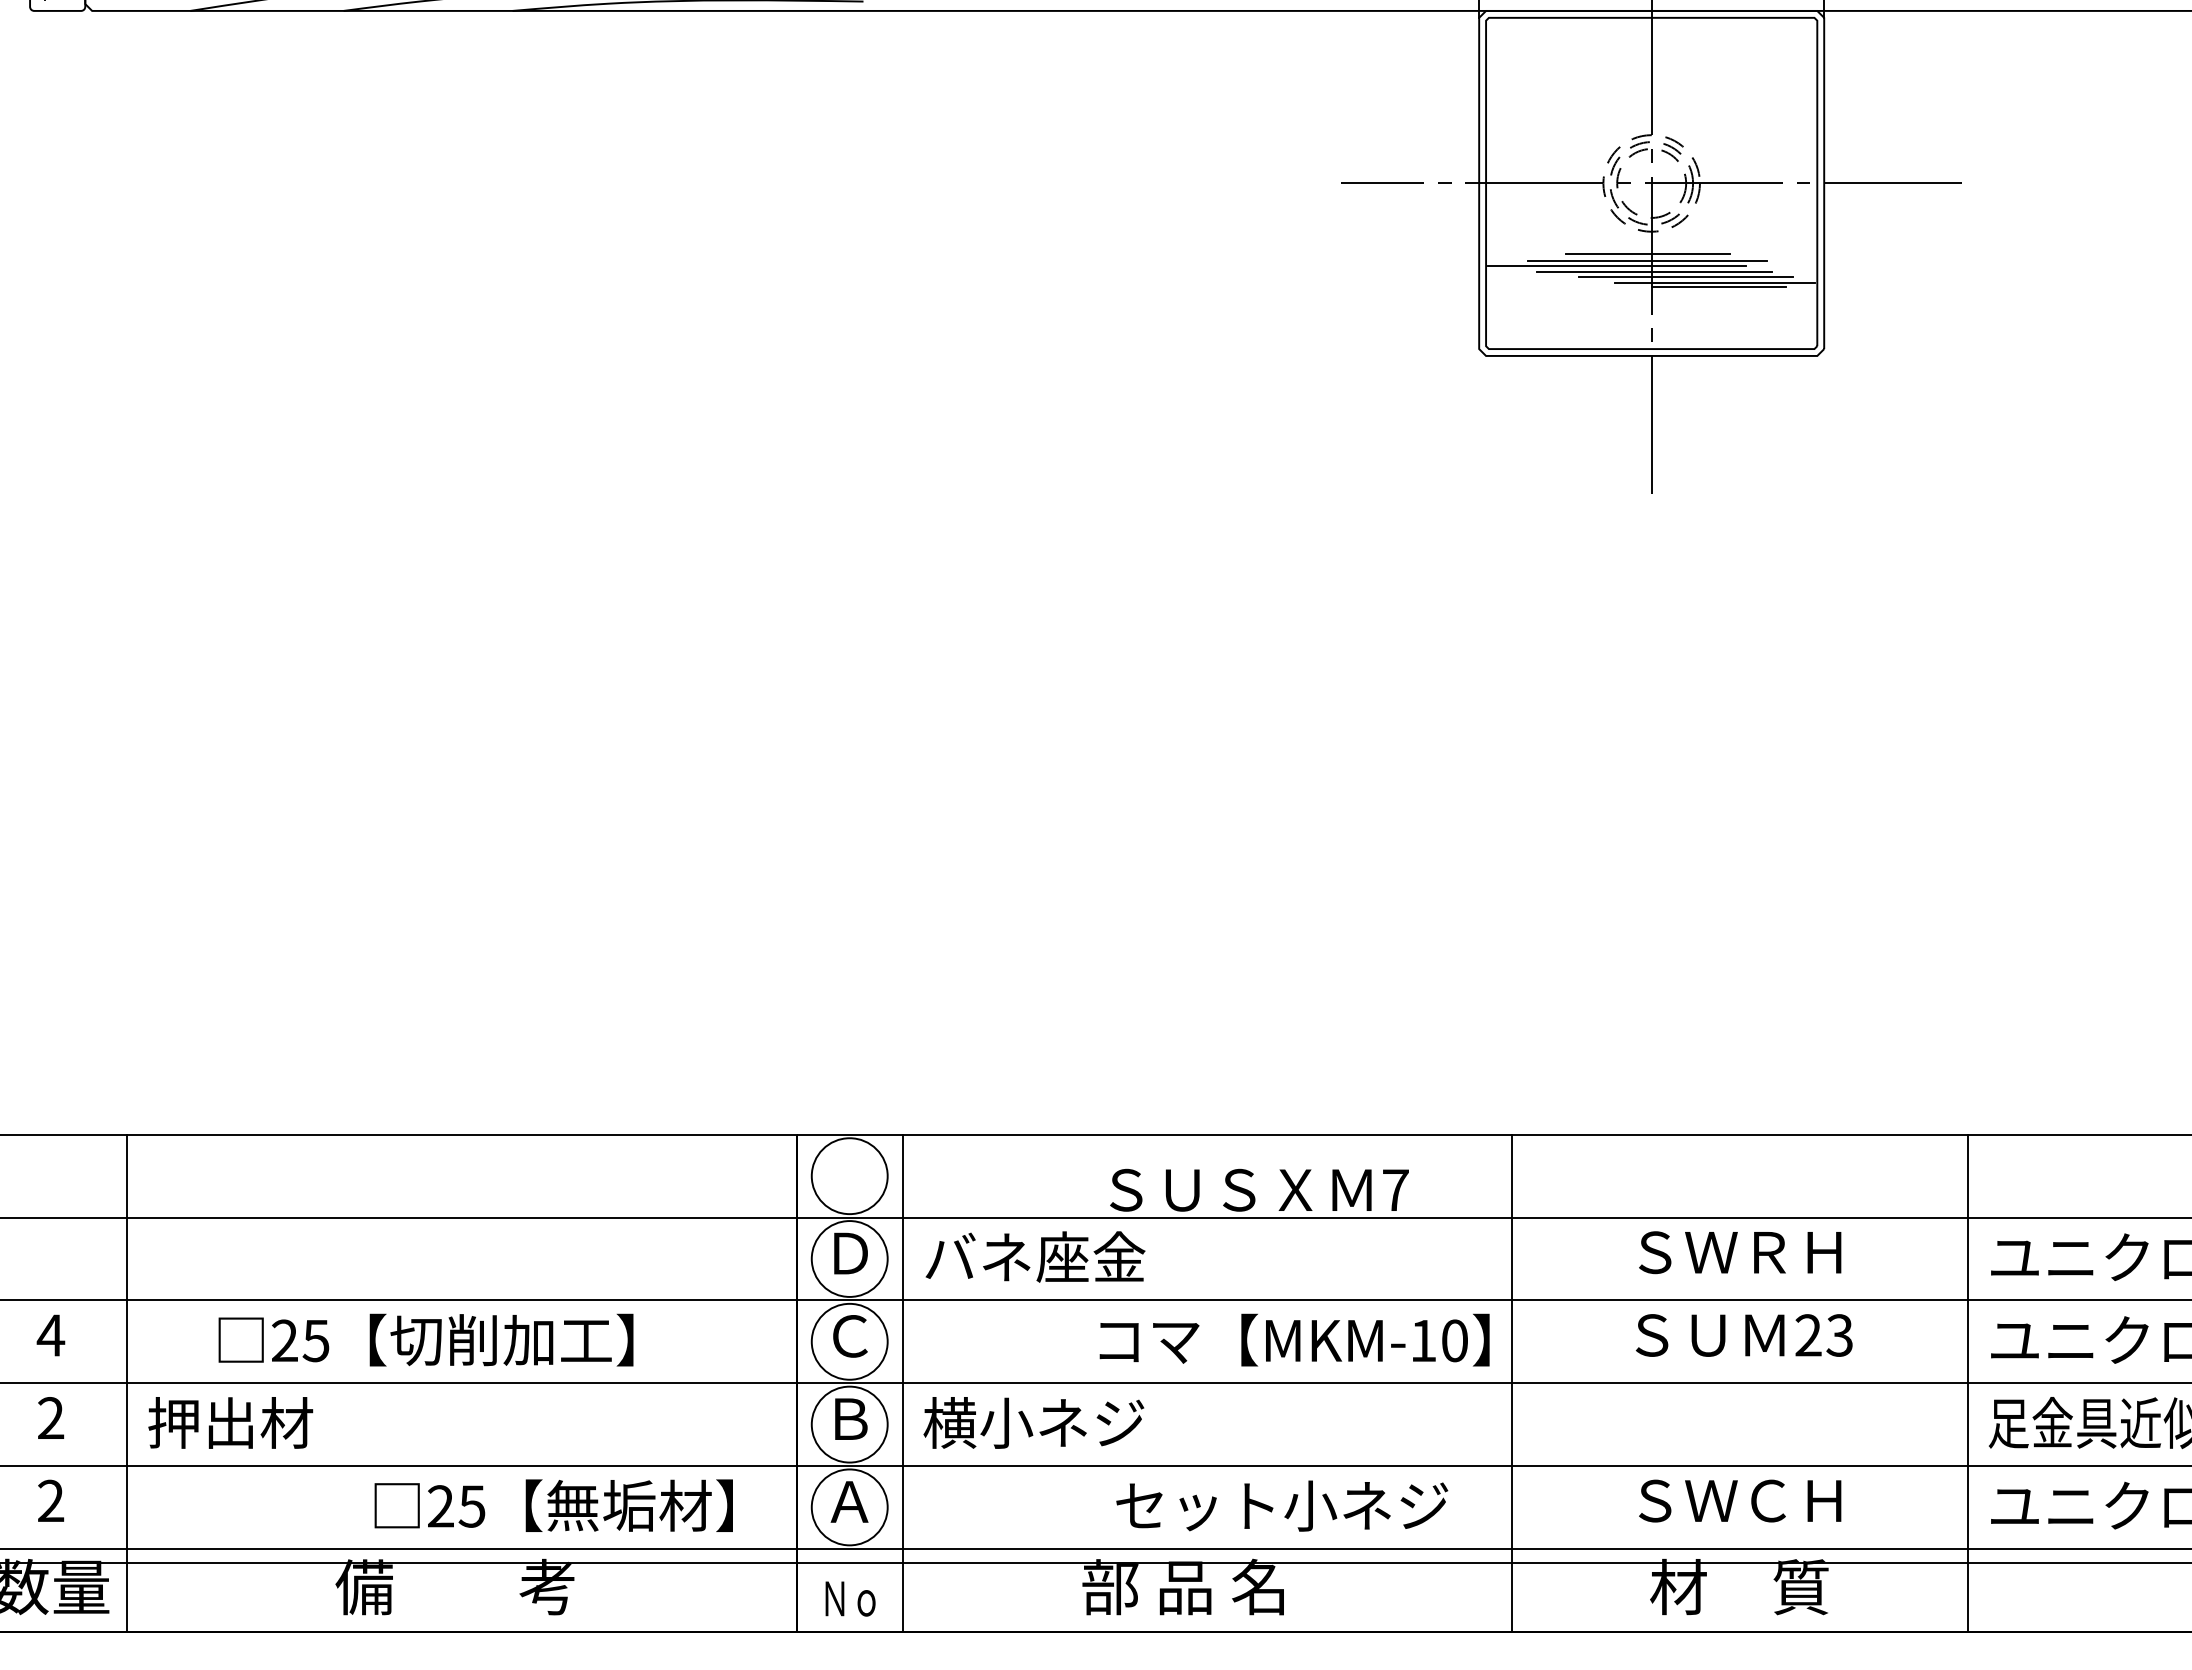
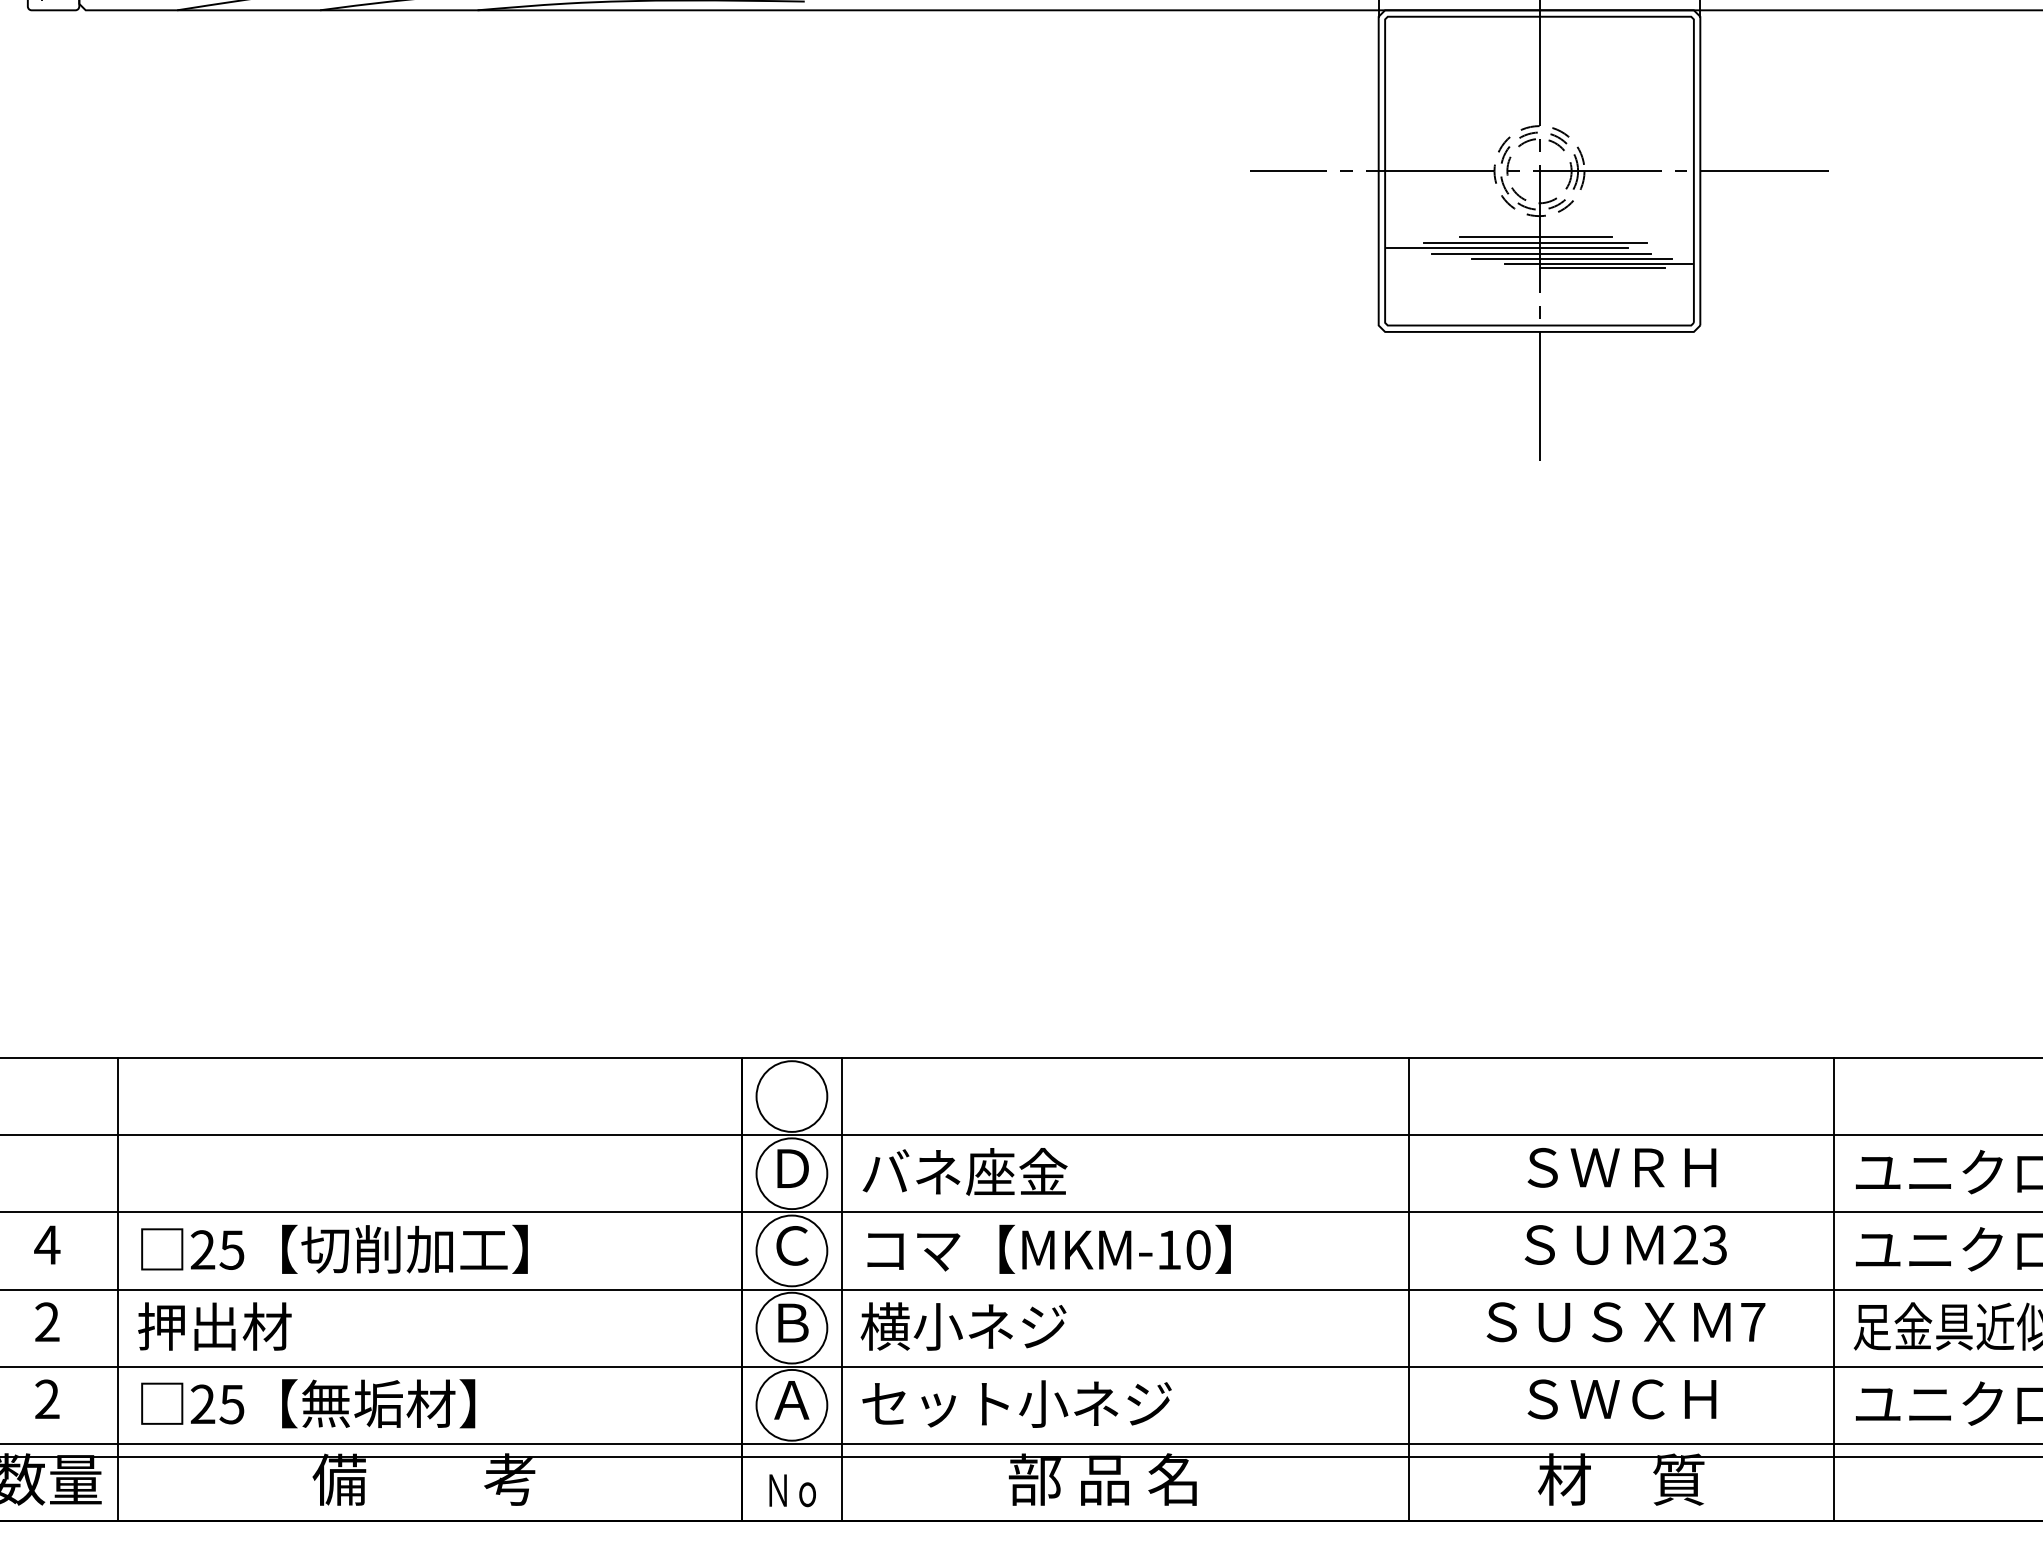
text: (1259, 1189) -> (1626, 1321), moved
text: (425, 1339) -> (334, 1248), moved
text: (1294, 1339) -> (1048, 1248), moved
text: (553, 1505) -> (307, 1403), moved
text: (1282, 1505) -> (1017, 1403), moved

